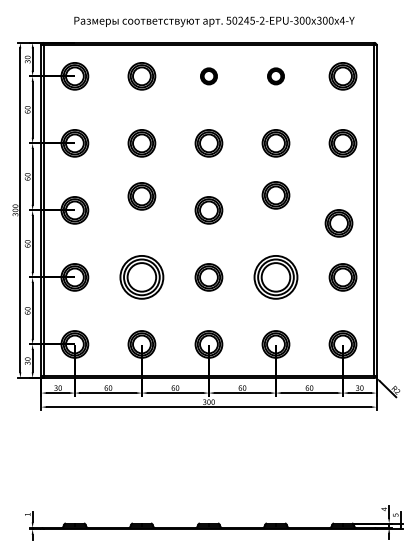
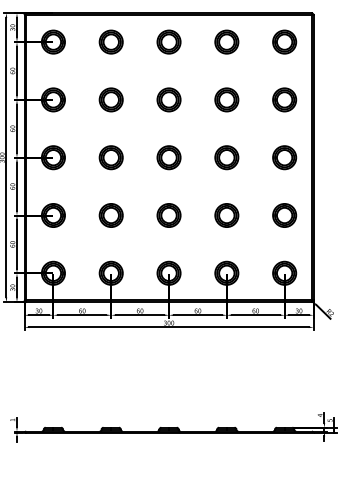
part: (208, 76) -> (168, 42), size x1.67
part: (275, 76) -> (226, 42), size x1.67
part: (275, 195) -> (226, 157), moved
part: (141, 196) -> (110, 157), moved
part: (338, 223) -> (284, 157), moved
part: (141, 277) -> (110, 215), size x0.62
part: (275, 277) -> (226, 215), size x0.62

